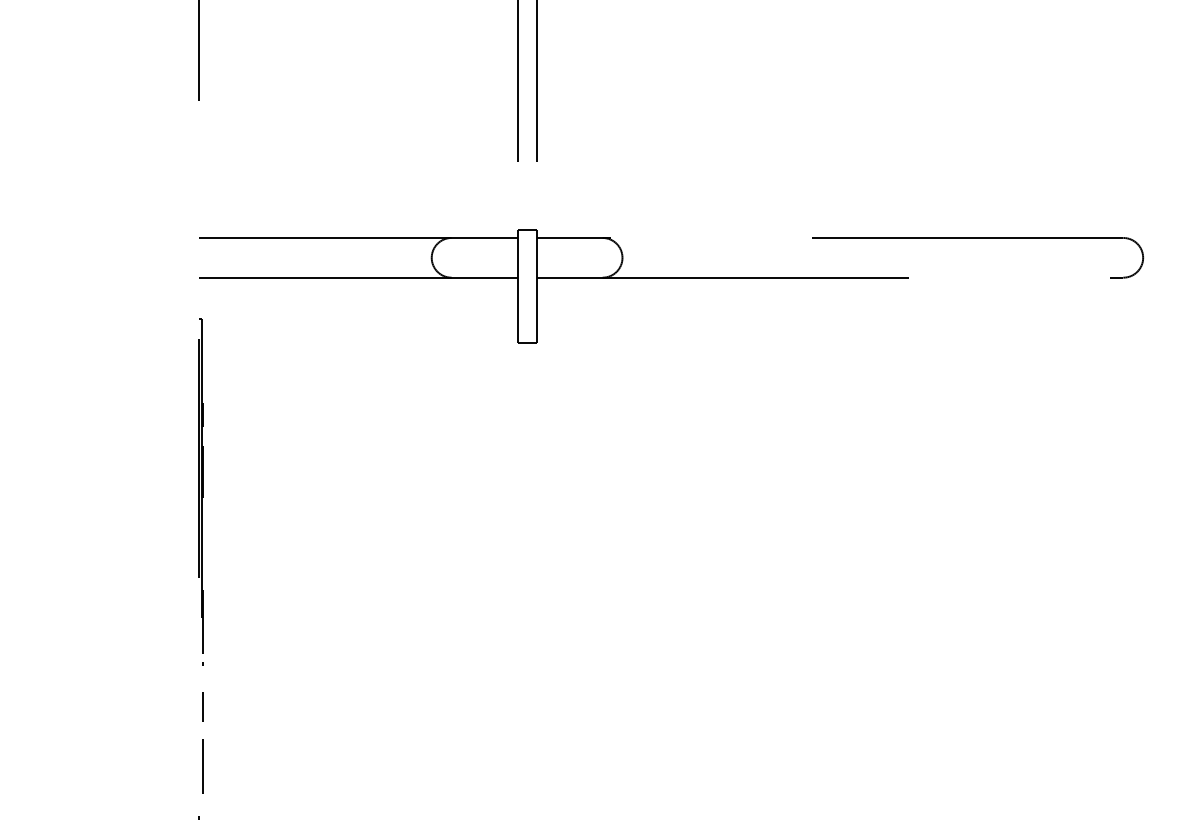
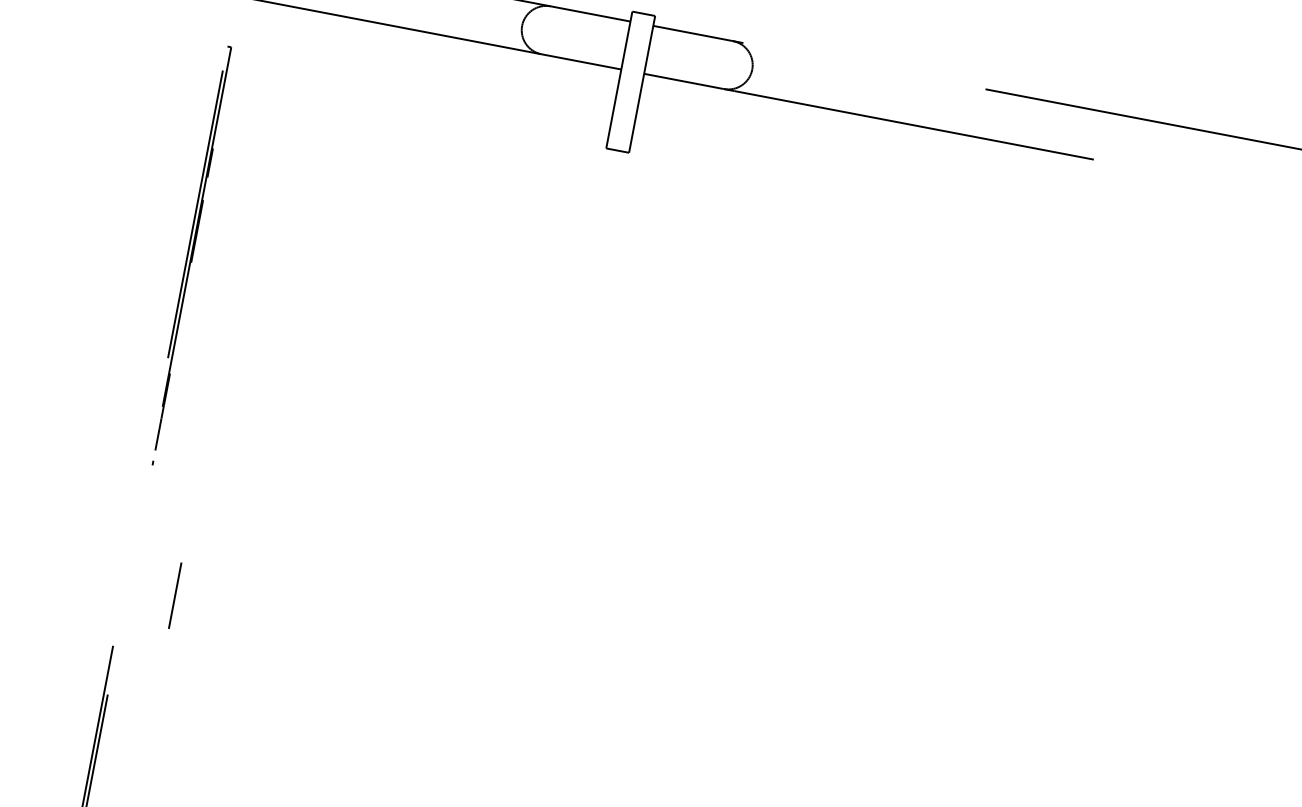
line: (203, 706) -> (143, 514), removed
line: (202, 766) -> (174, 595), moved

